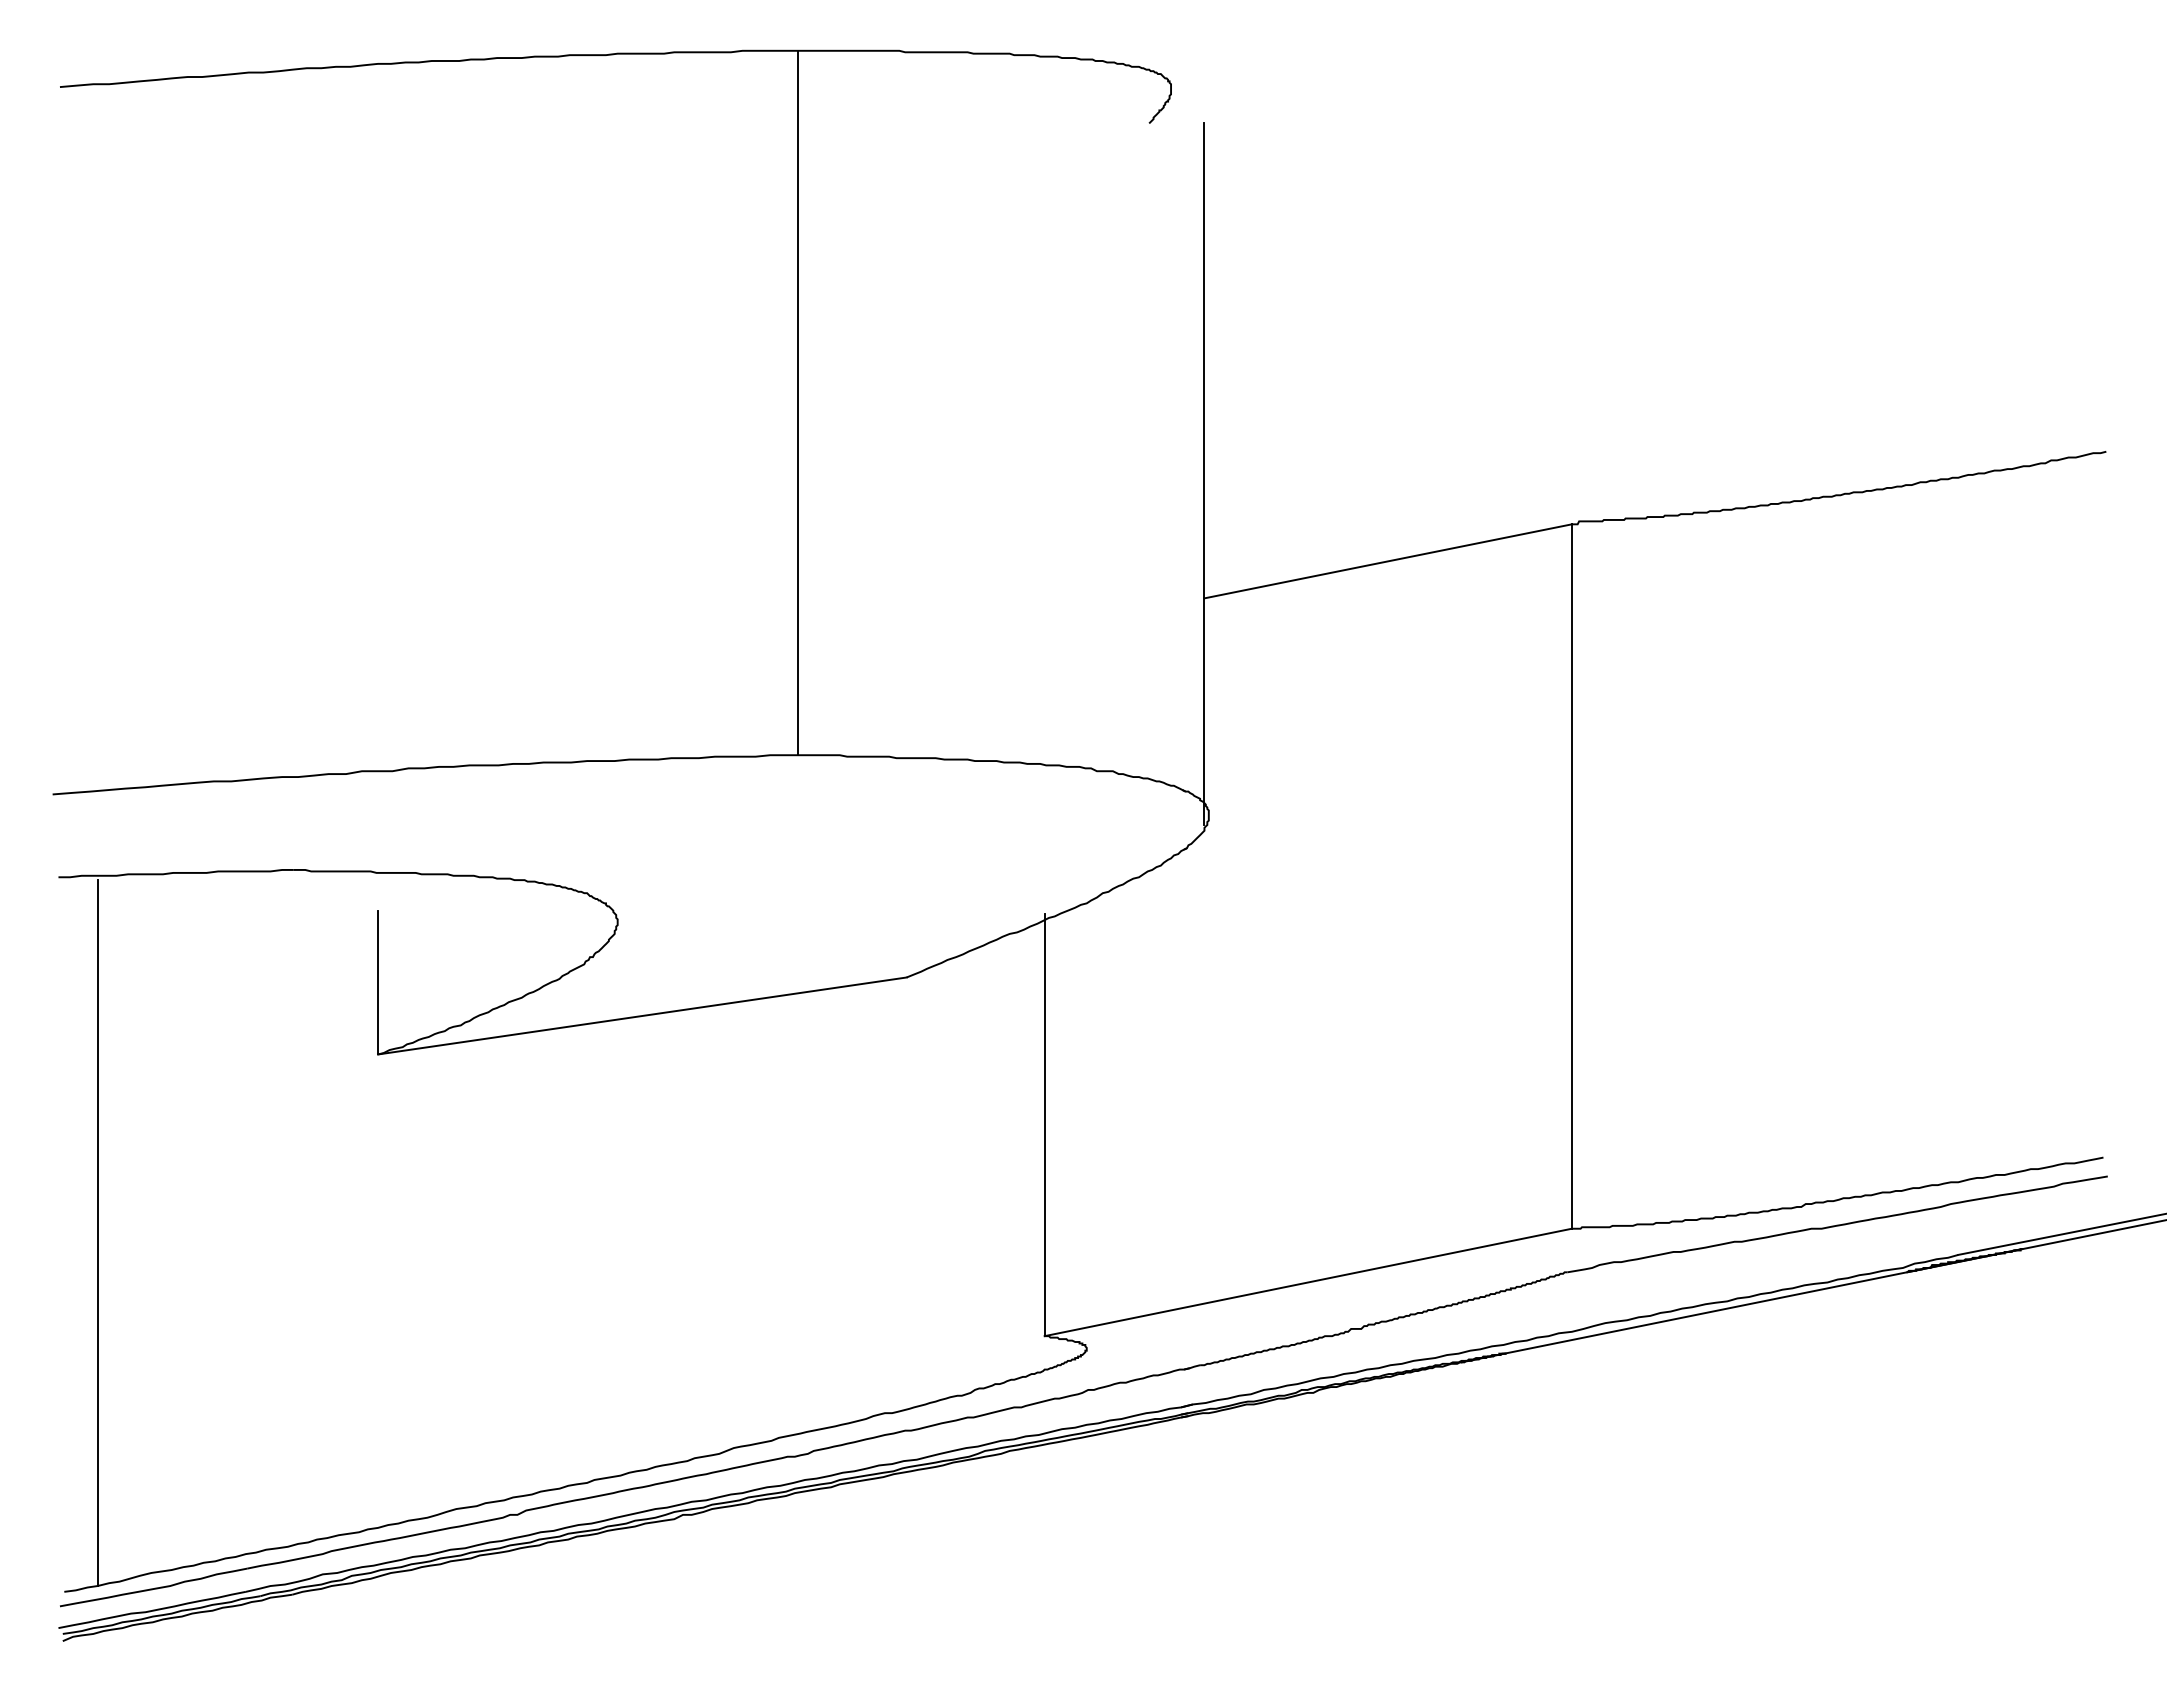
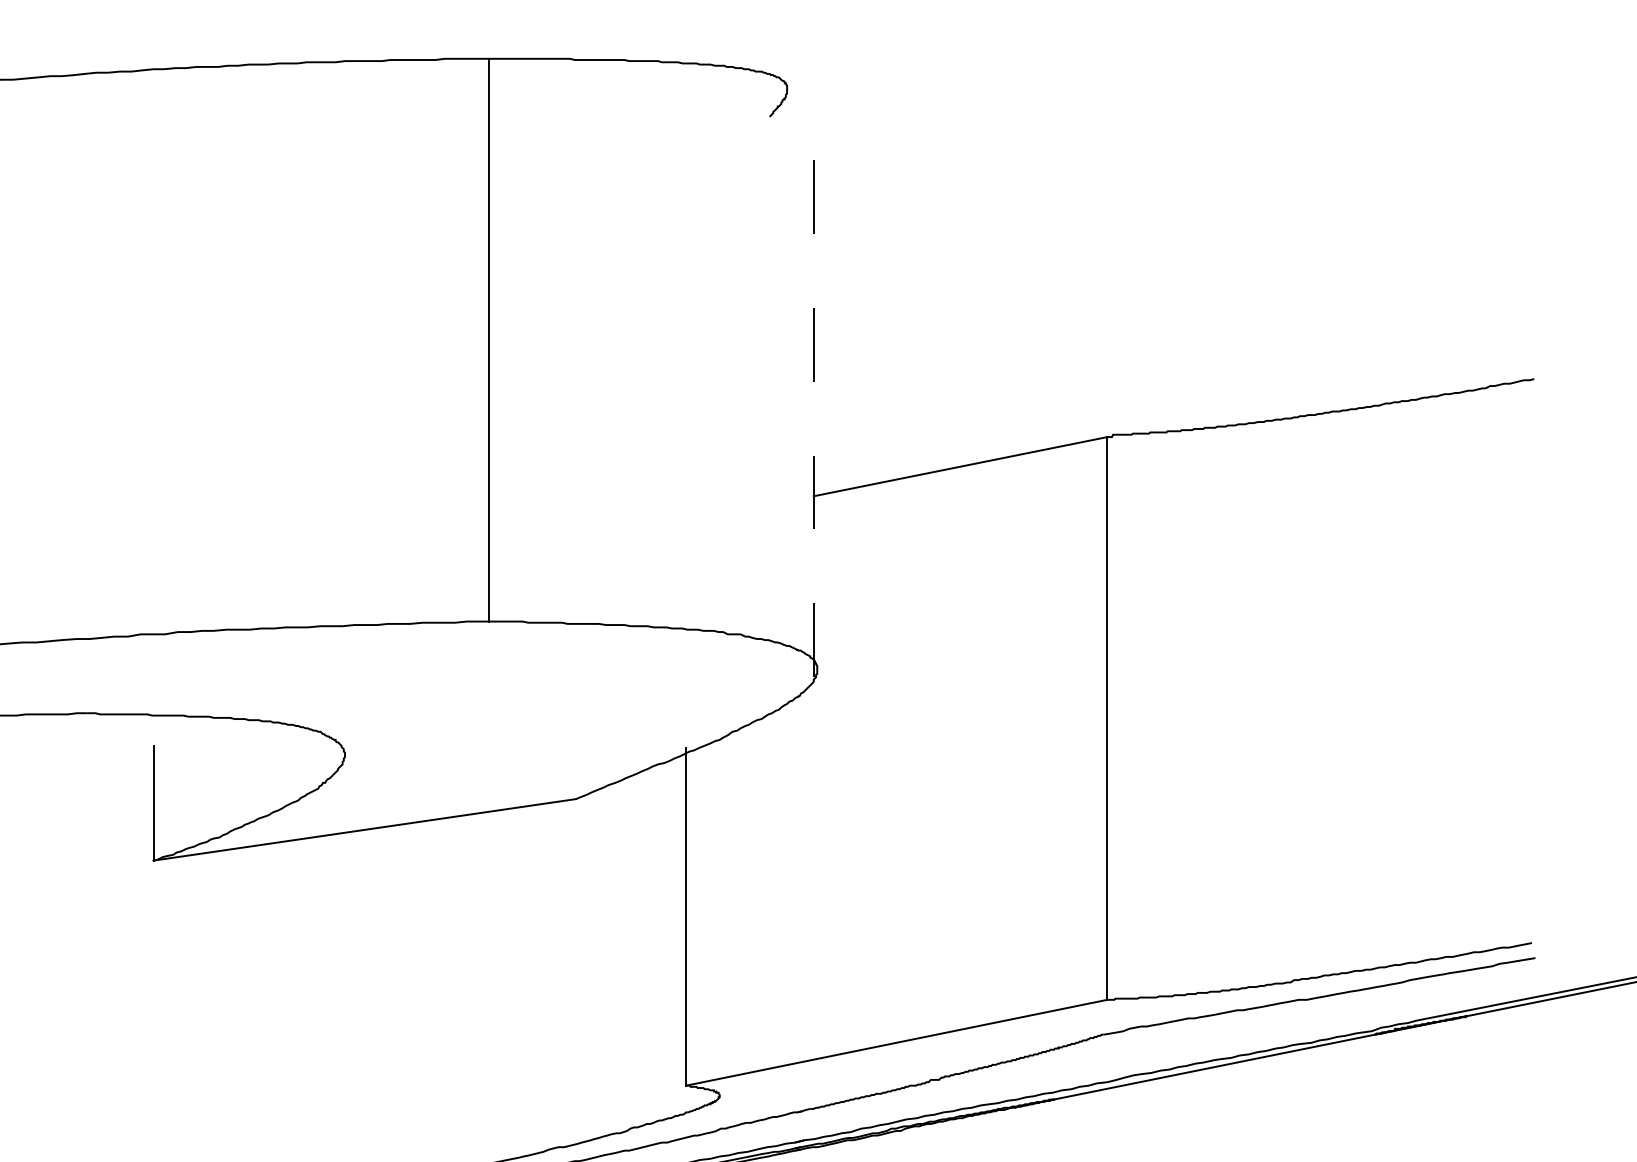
line: (1204, 474) -> (813, 397), solid -> dashed

